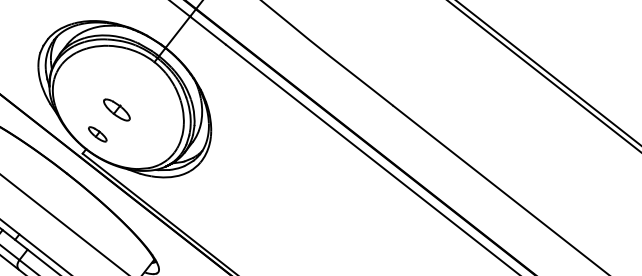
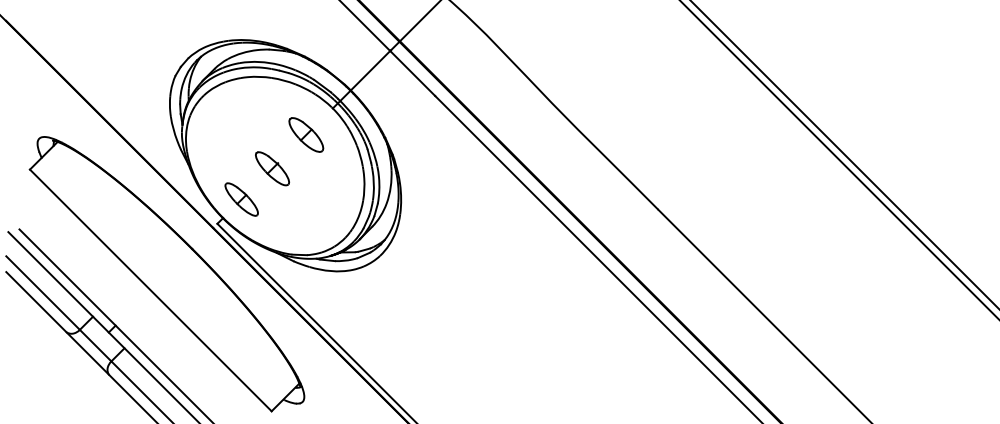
part: (138, 82) -> (306, 134), added
part: (97, 134) -> (241, 199), size x1.43

